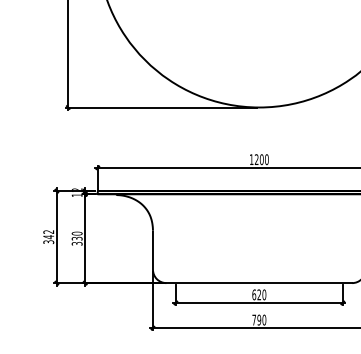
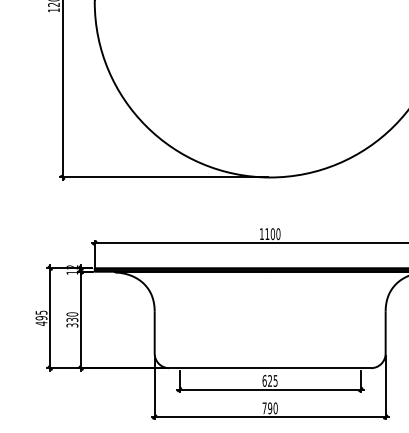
text: (256, 159) -> (267, 233), 1200 -> 1100
text: (48, 236) -> (41, 317), 342 -> 495
text: (264, 294) -> (275, 380), 620 -> 625

